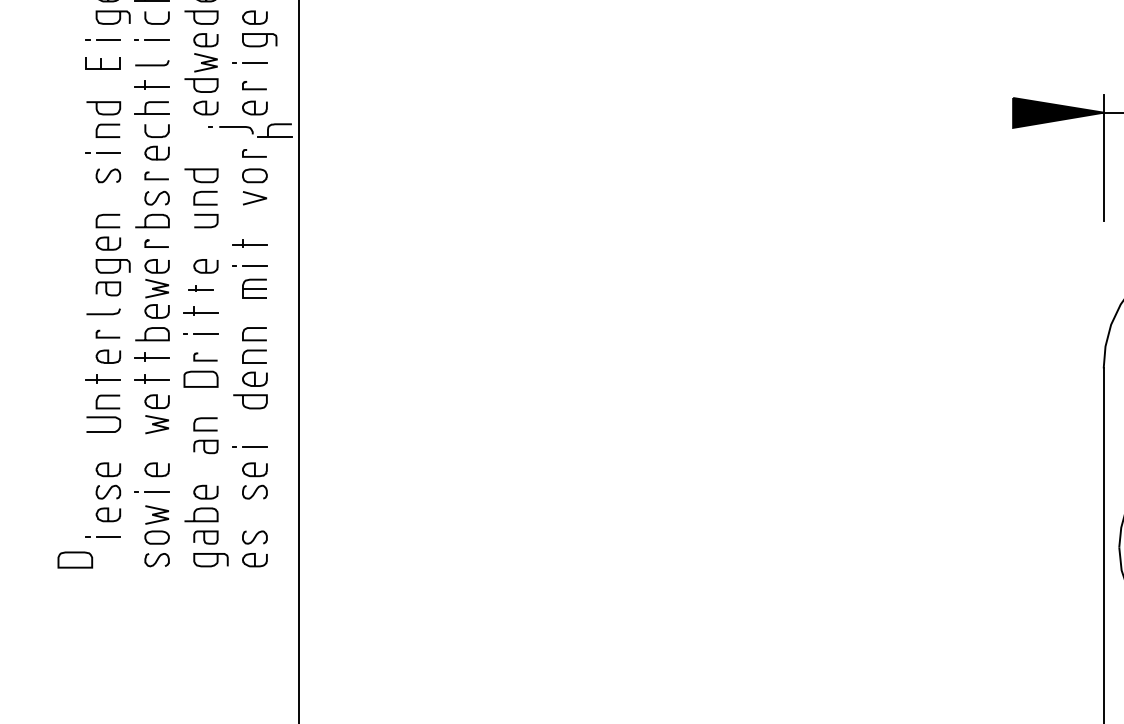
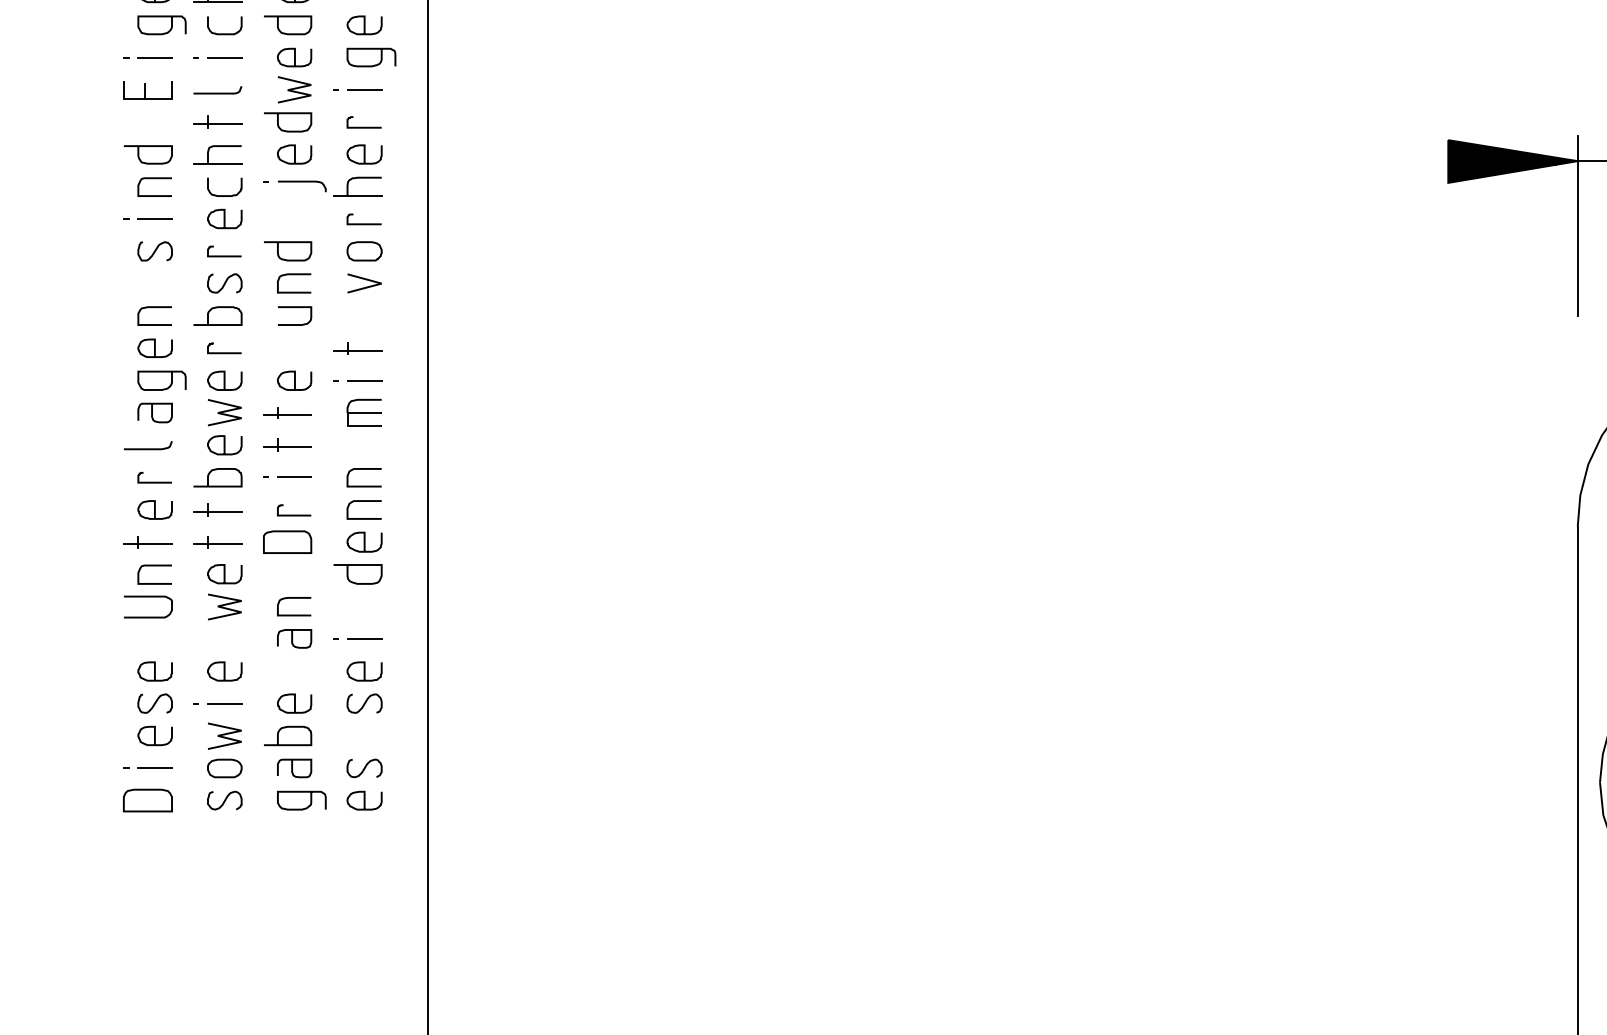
part: (250, 130) -> (322, 186), moved
part: (200, 288) -> (286, 412), size x1.43
part: (75, 559) -> (148, 799), moved

